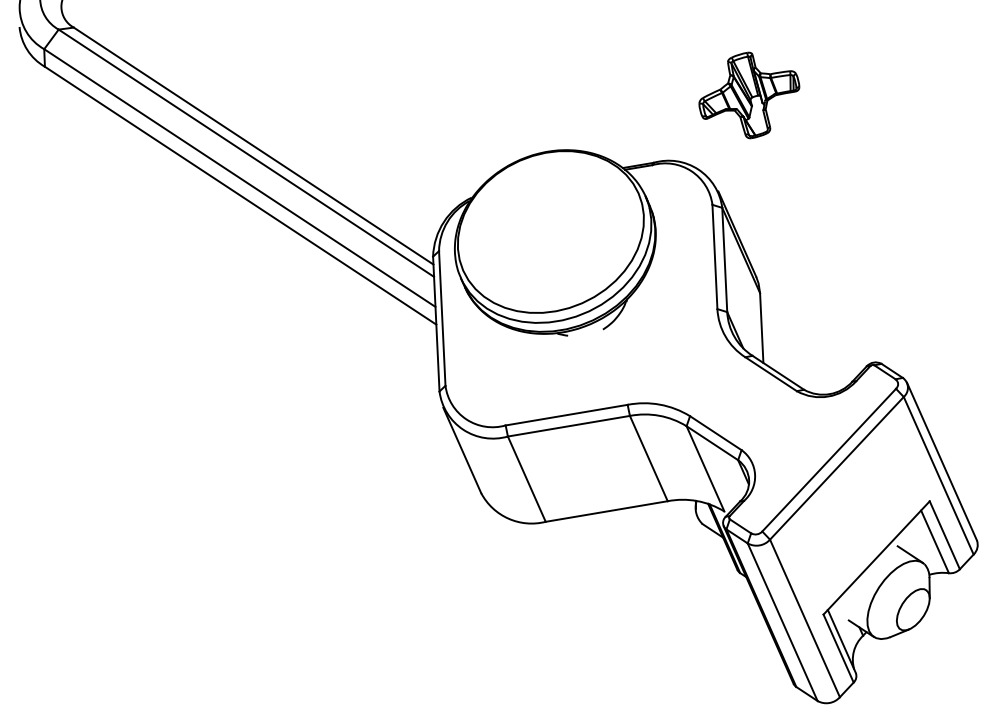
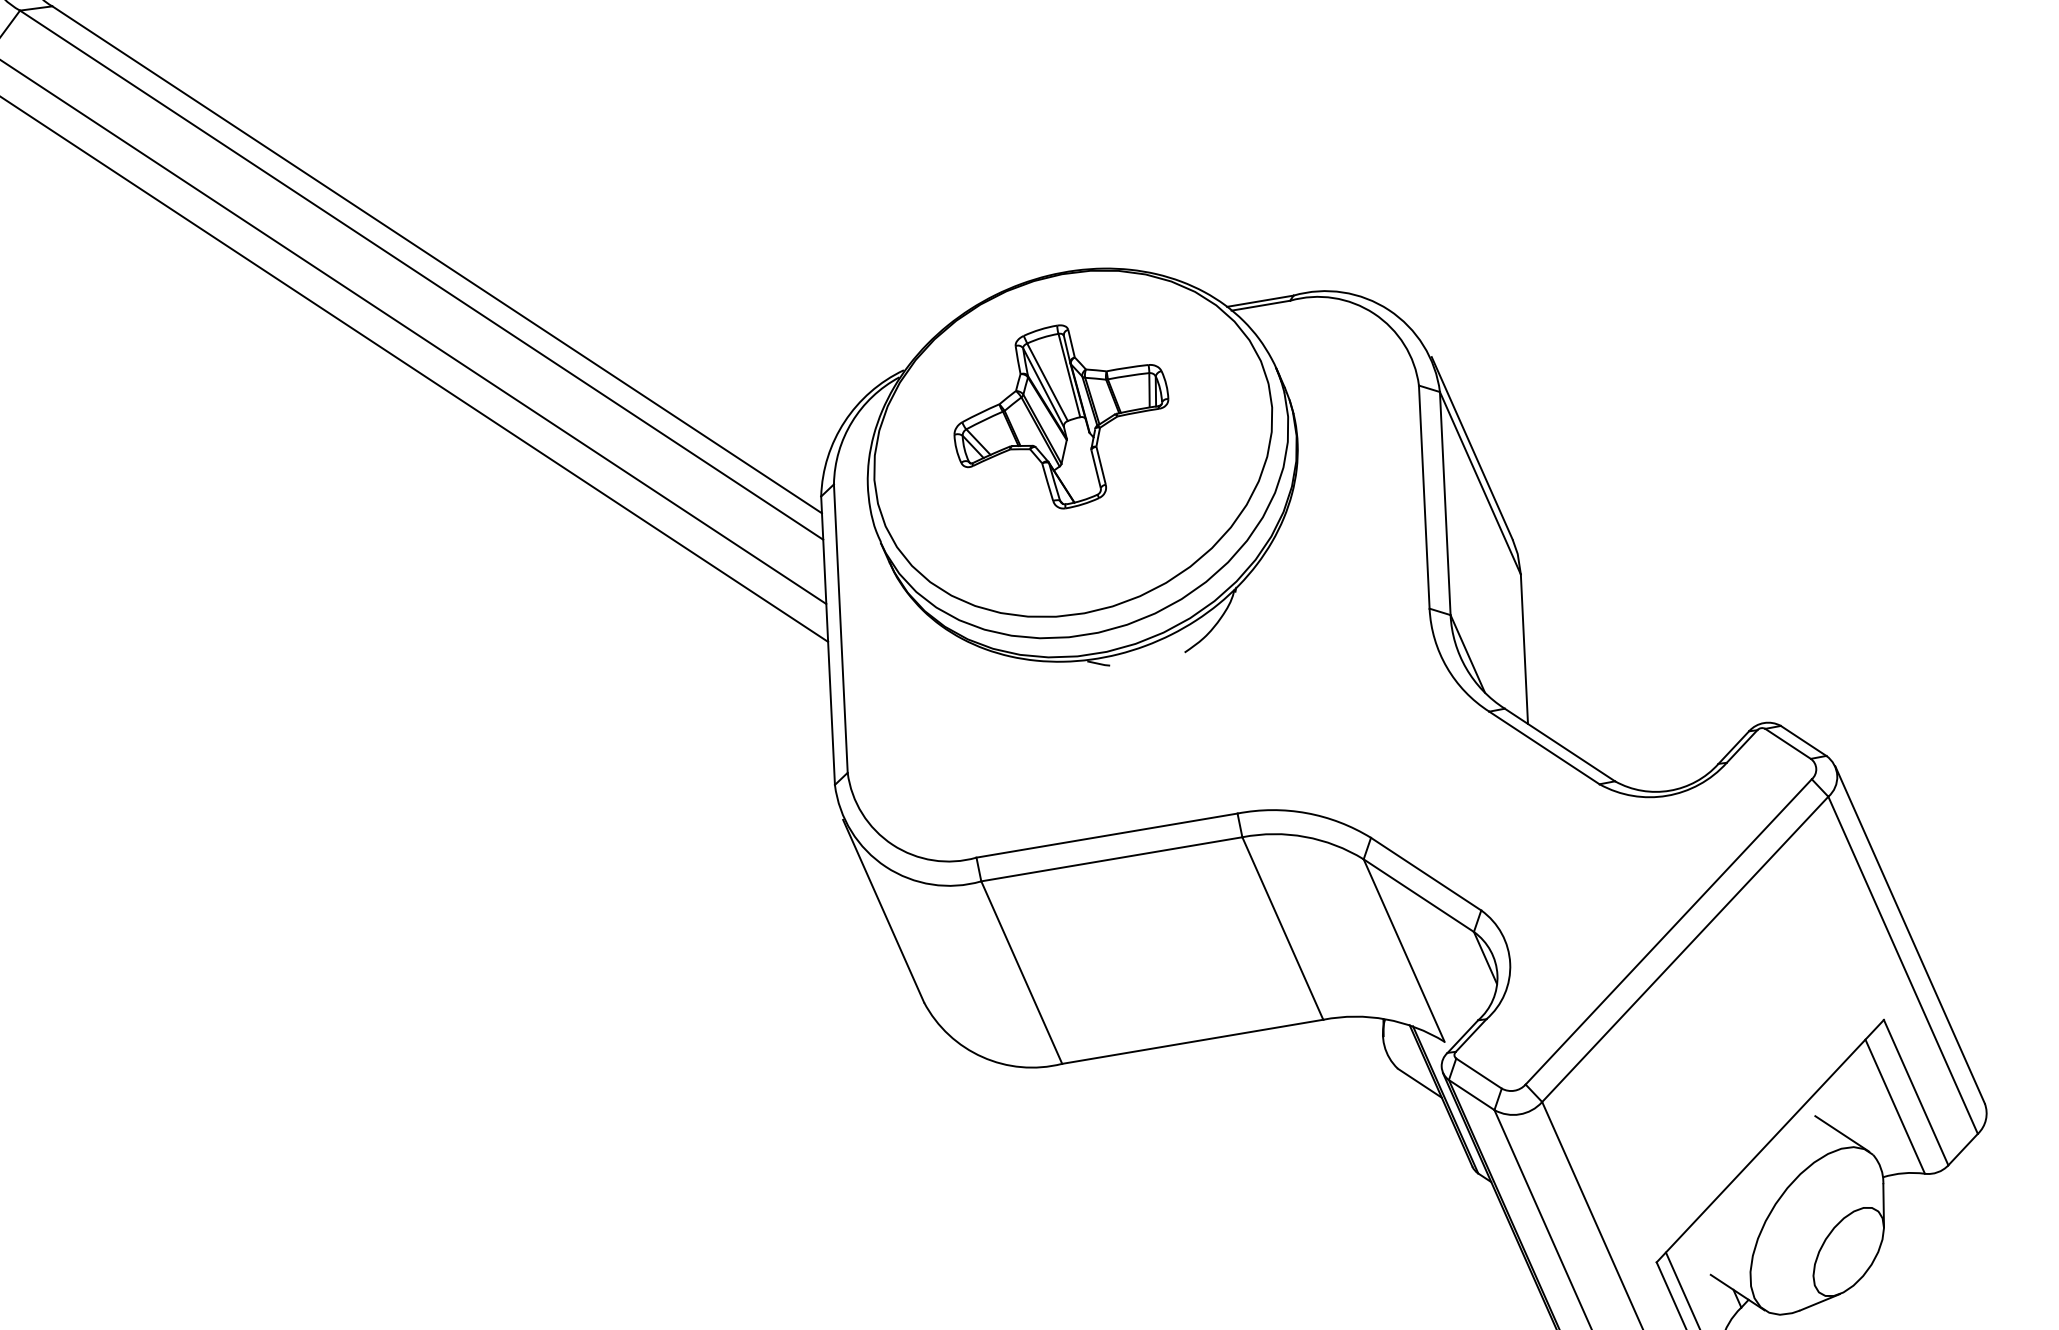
part: (749, 95) -> (1061, 416), moved

